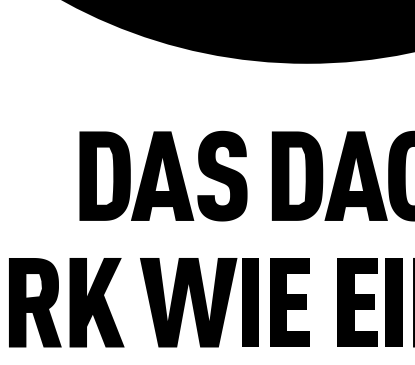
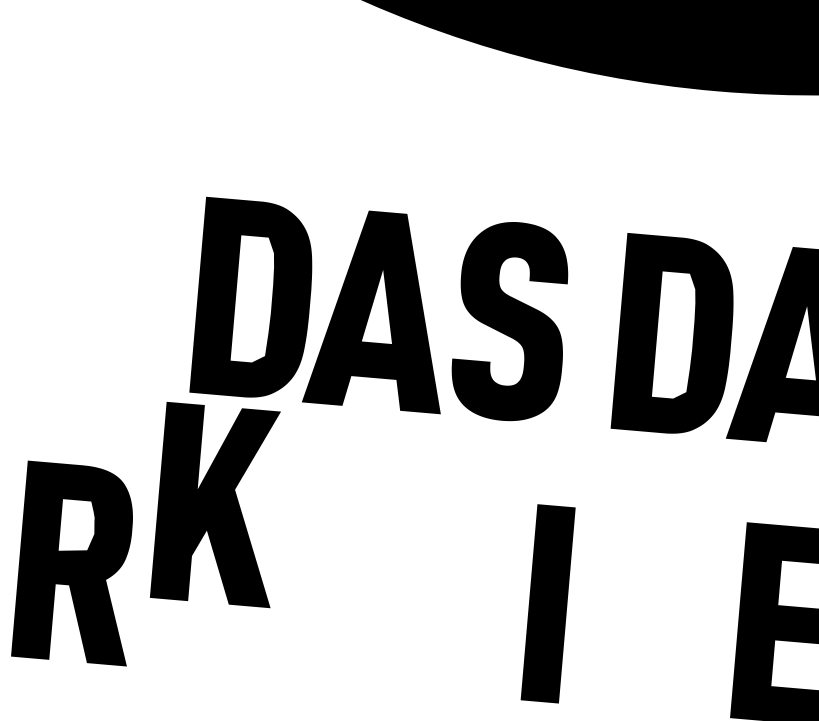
part: (96, 302) -> (217, 504), moved
fill: (188, 302) -> (412, 591), removed
fill: (289, 302) -> (633, 610), removed

